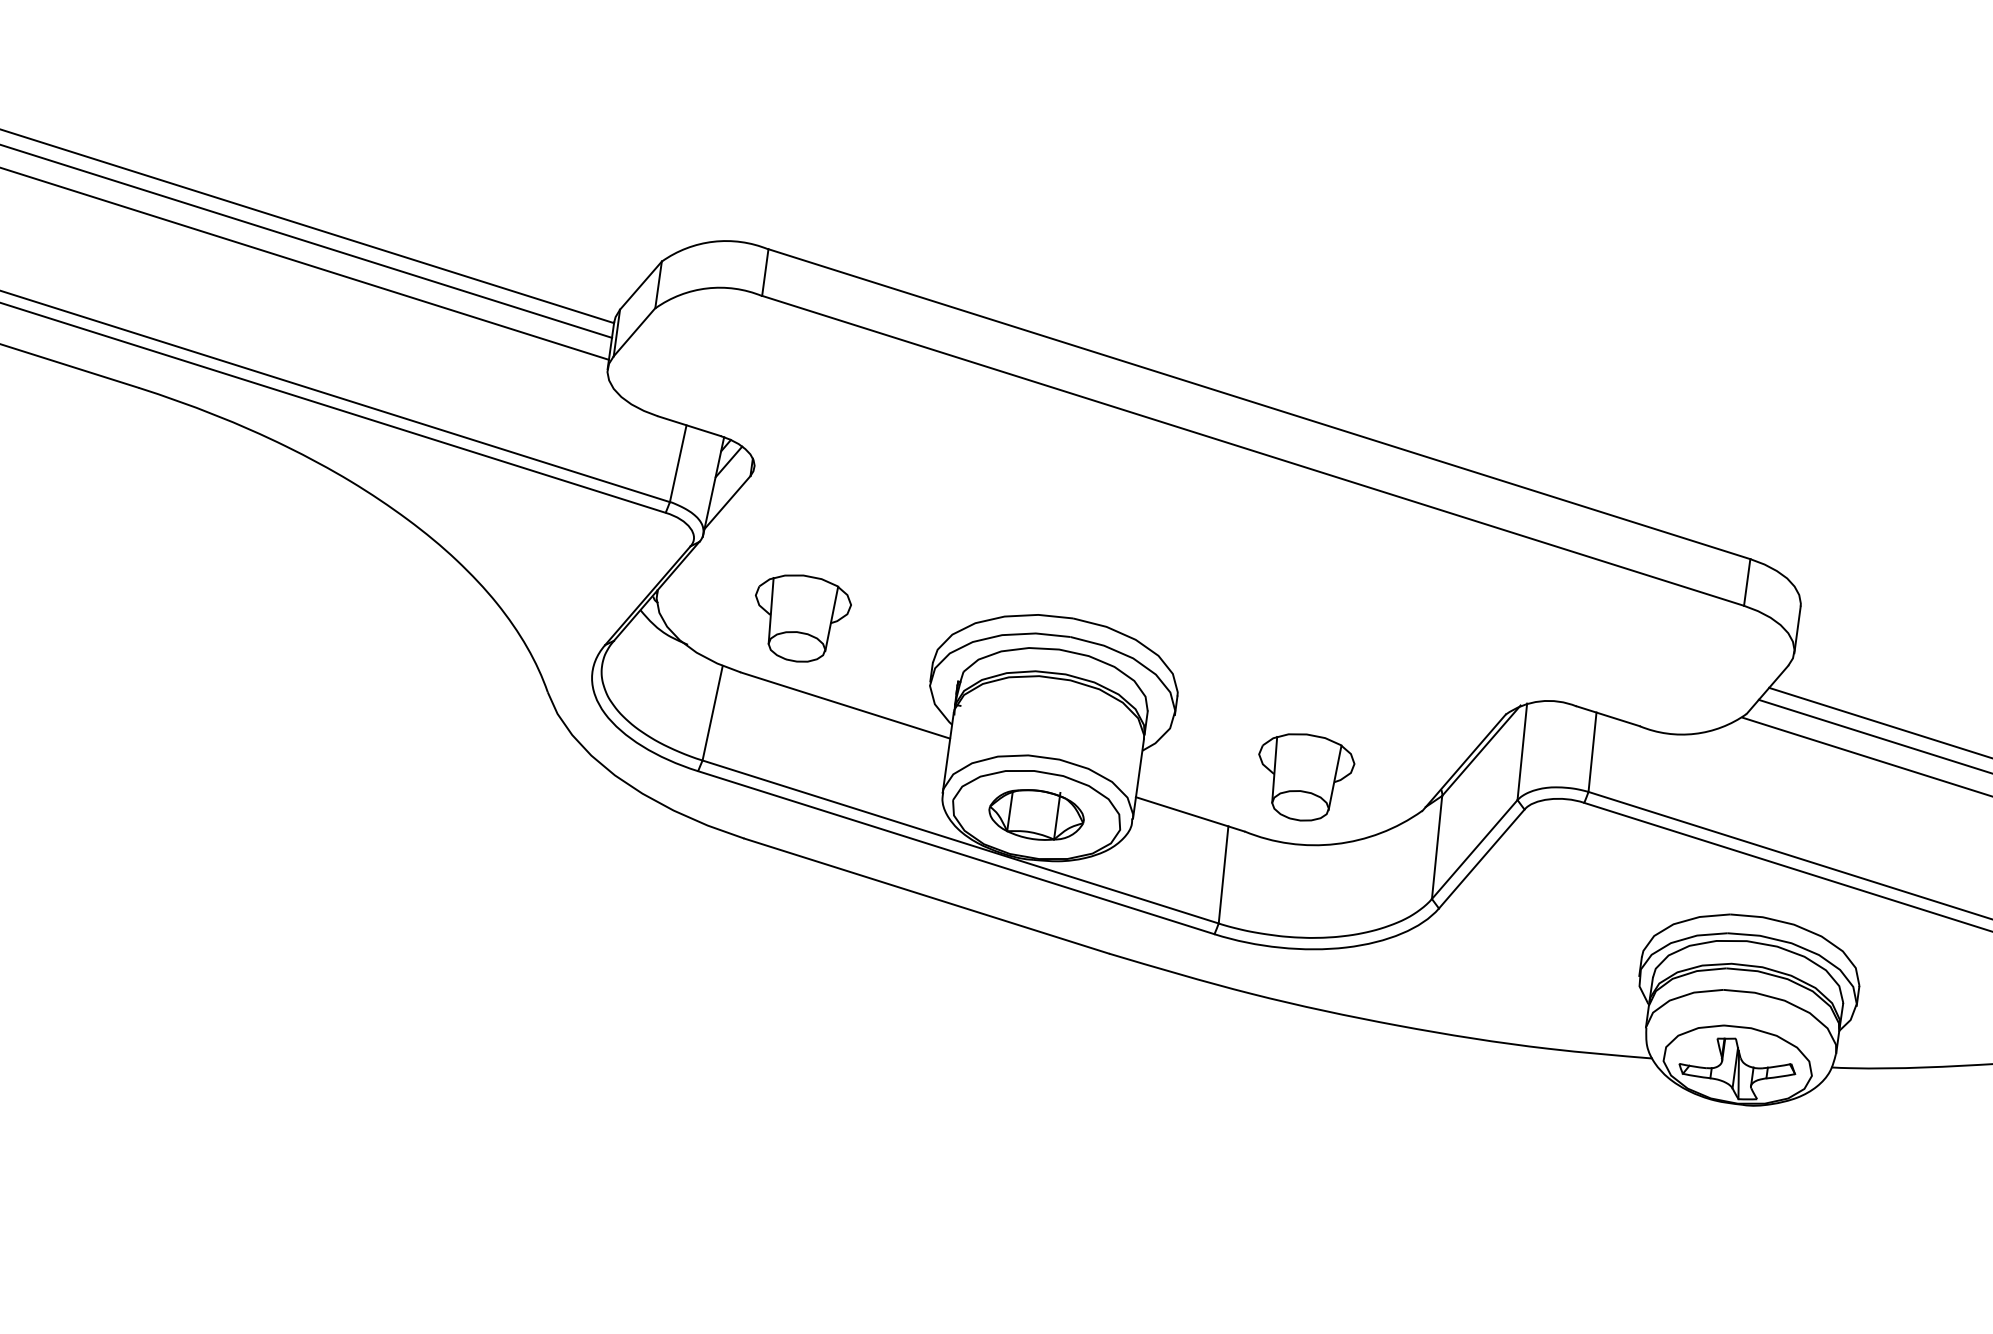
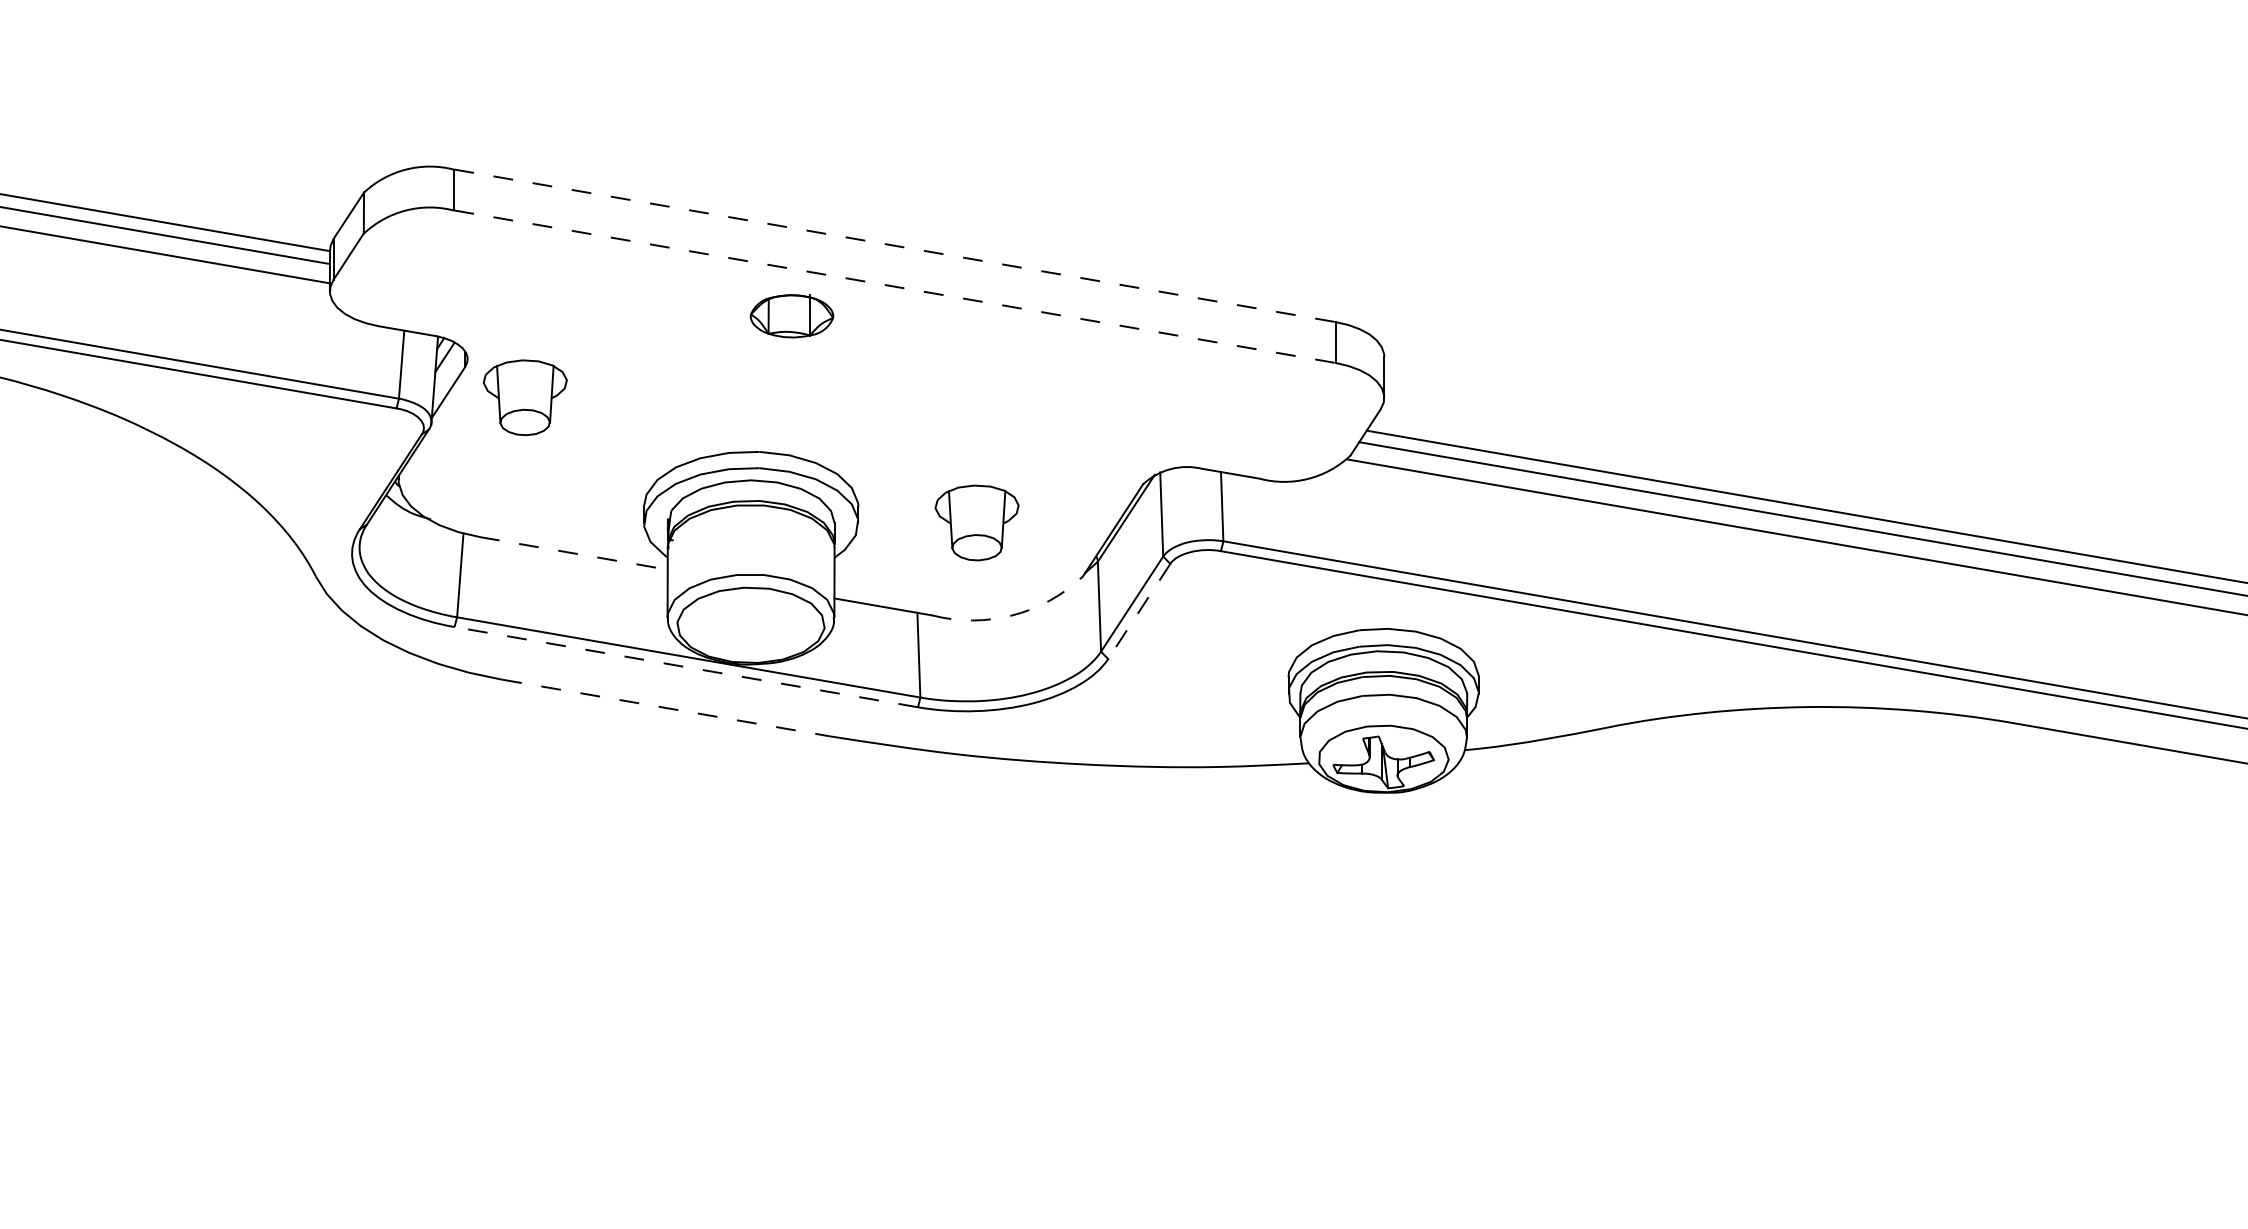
line: (1260, 403) -> (895, 245), solid -> dashed
line: (1253, 450) -> (895, 286), solid -> dashed
part: (800, 618) -> (524, 397), moved
line: (846, 705) -> (574, 553), solid -> dashed
part: (1303, 776) -> (976, 522), moved
part: (1036, 815) -> (791, 316), moved
arc: (1336, 844) -> (1012, 615), solid -> dashed
line: (955, 852) -> (685, 667), solid -> dashed
line: (1482, 859) -> (1139, 611), solid -> dashed
line: (927, 896) -> (666, 708), solid -> dashed

